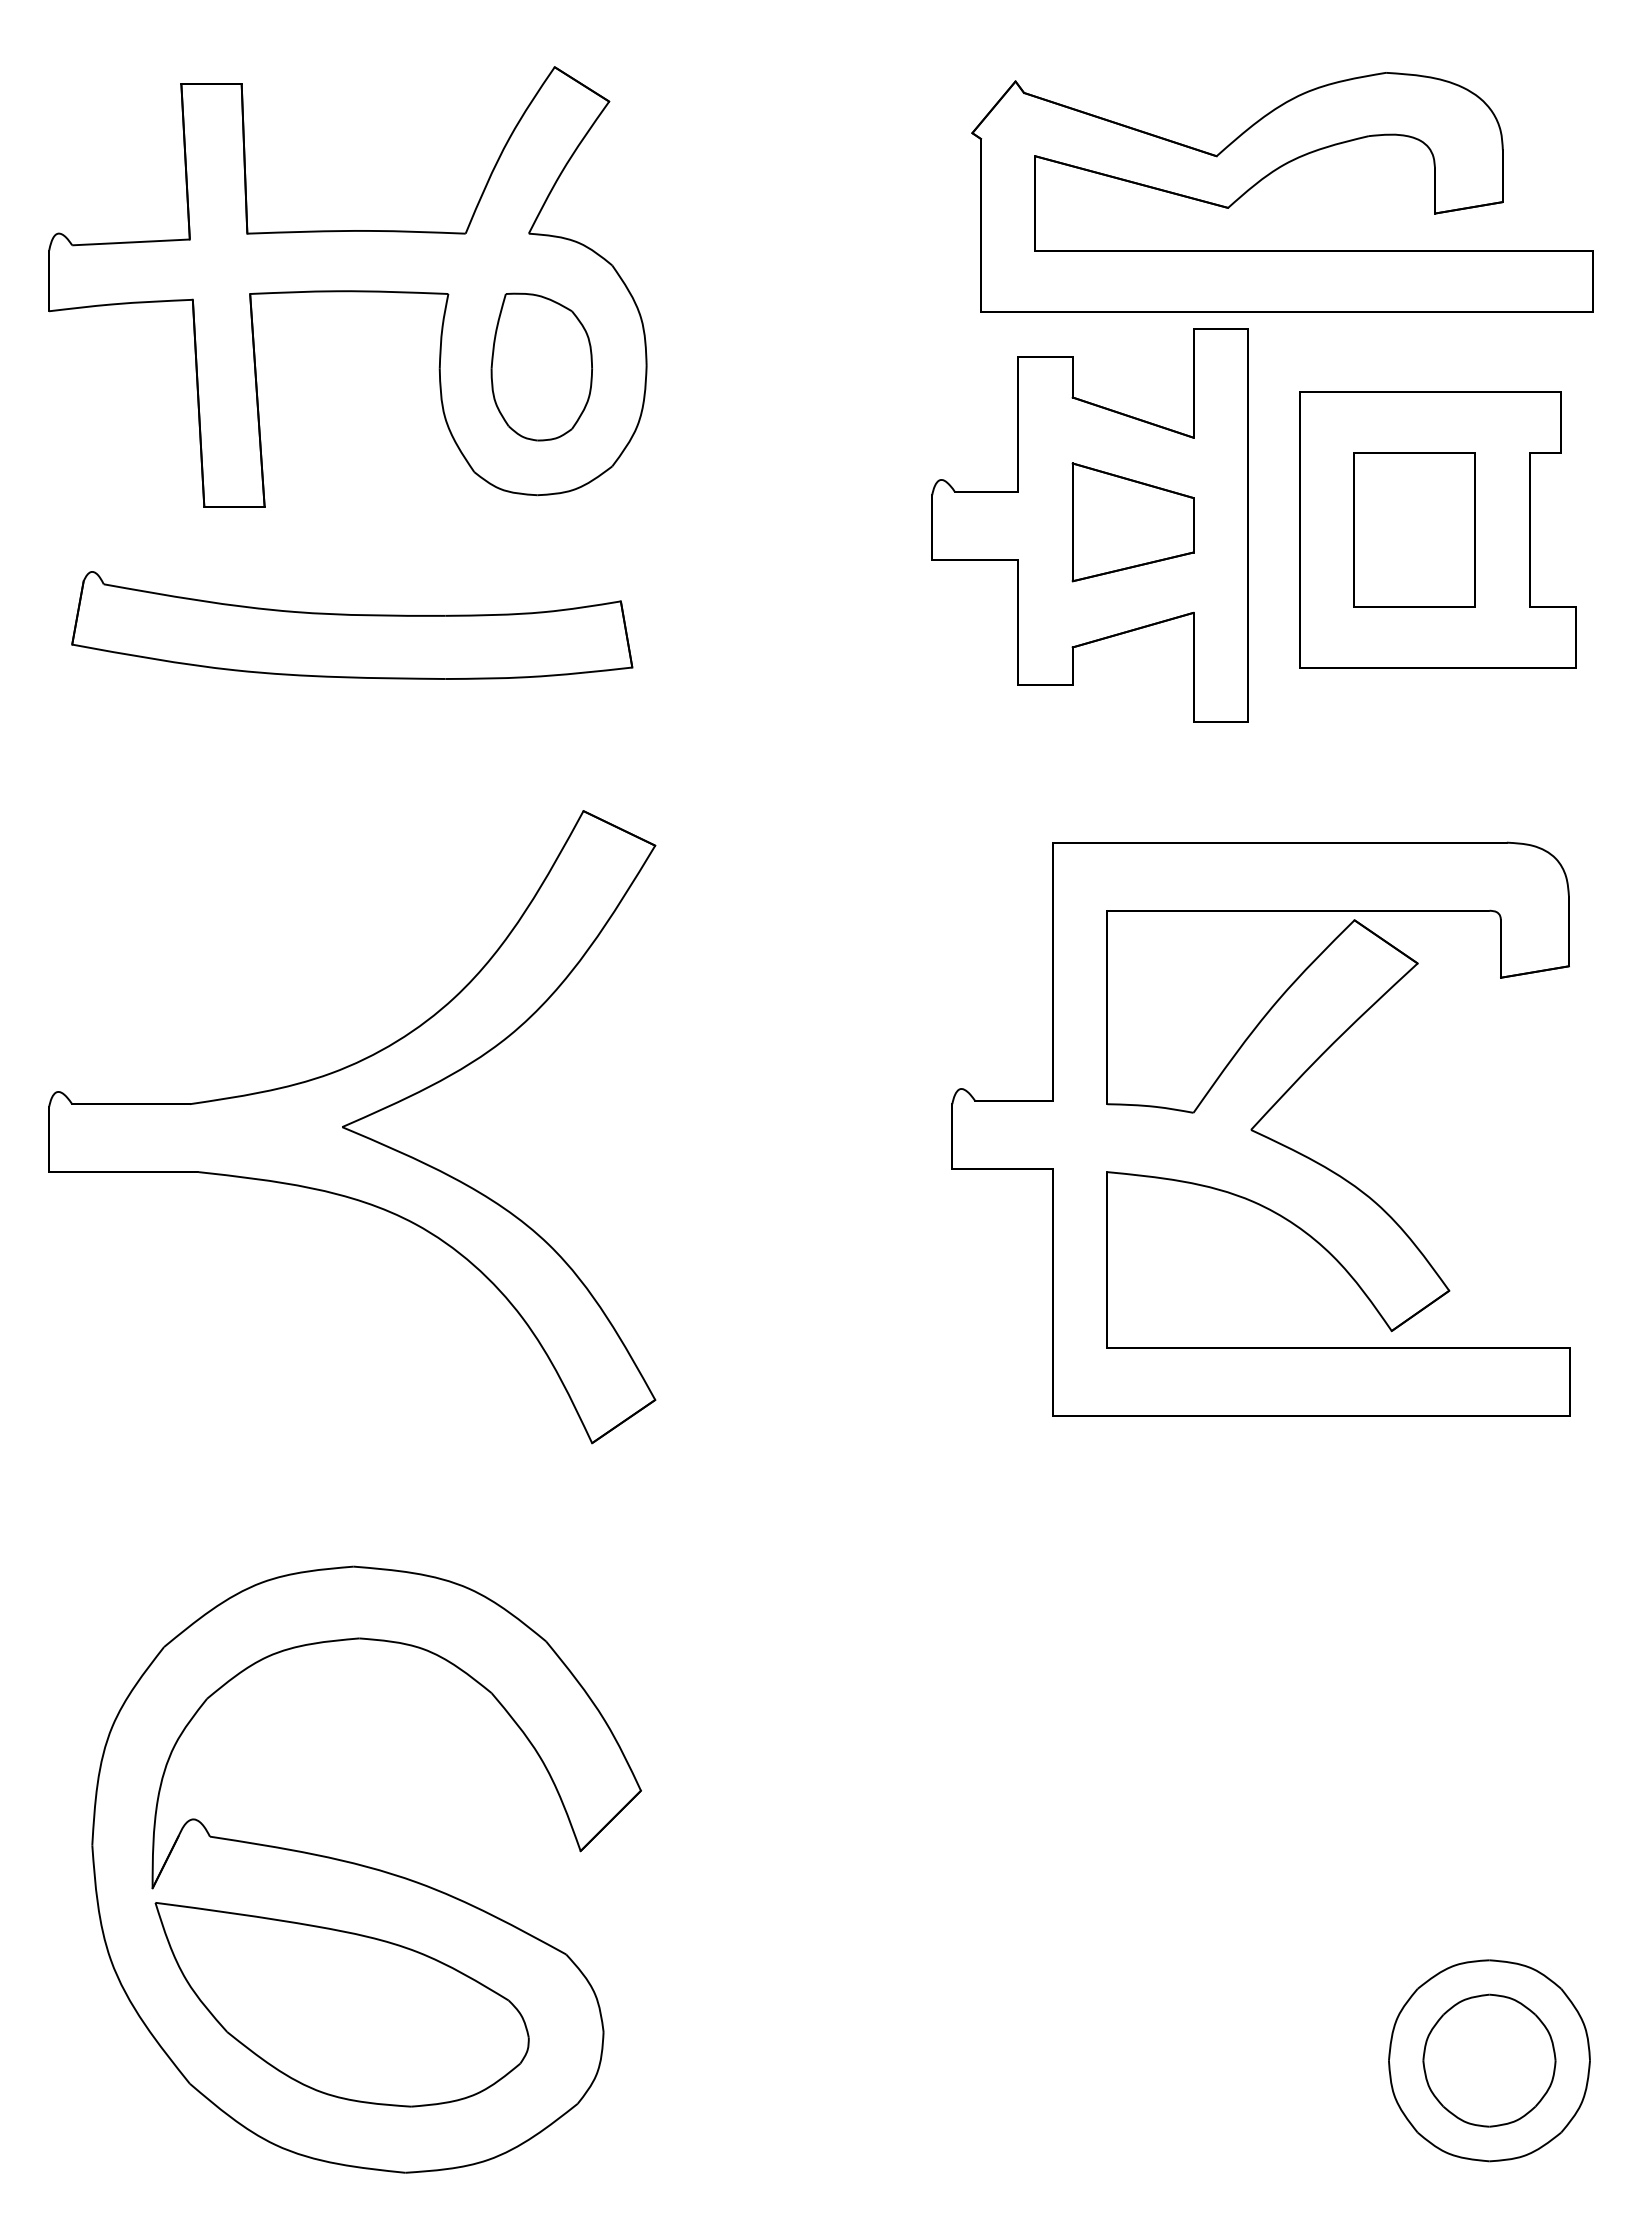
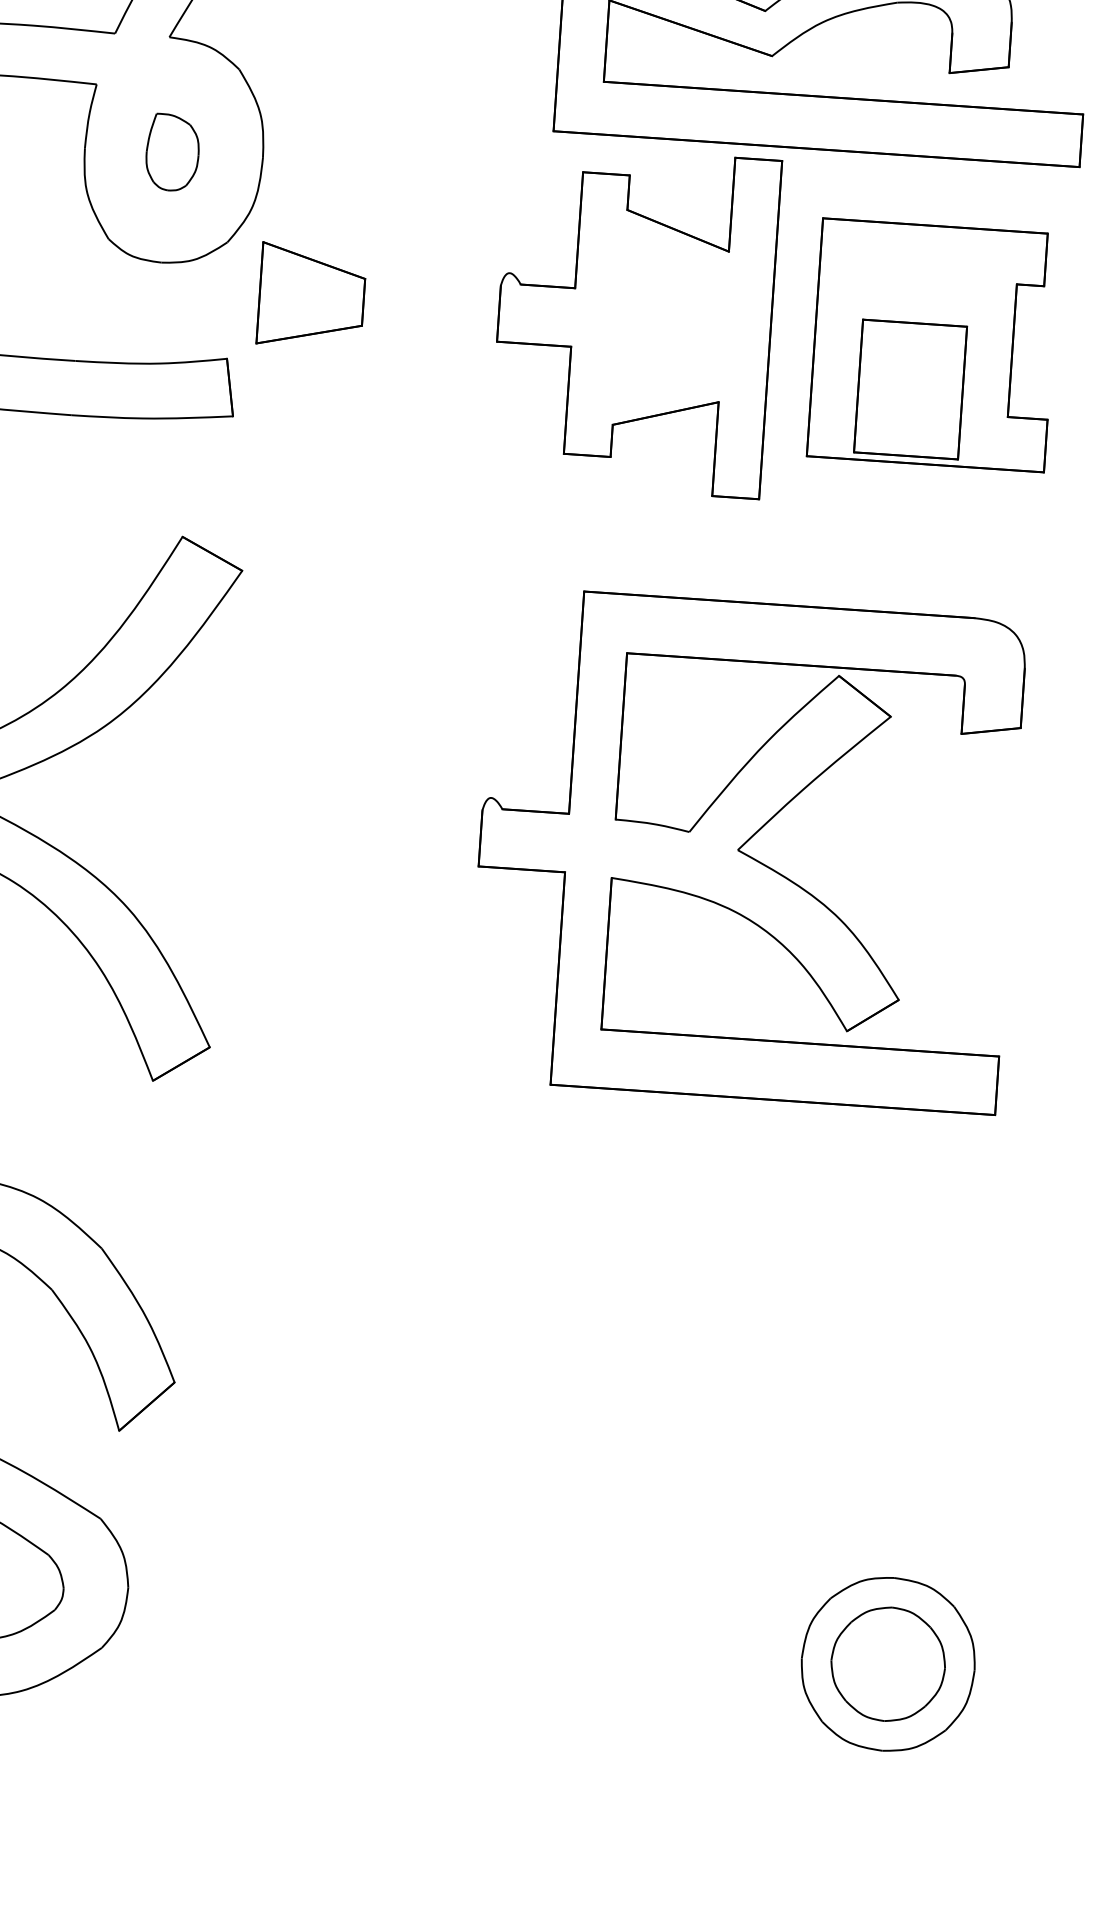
part: (541, 366) -> (172, 152), size x0.6
part: (1132, 522) -> (311, 296), moved
part: (1414, 529) -> (910, 389), moved

